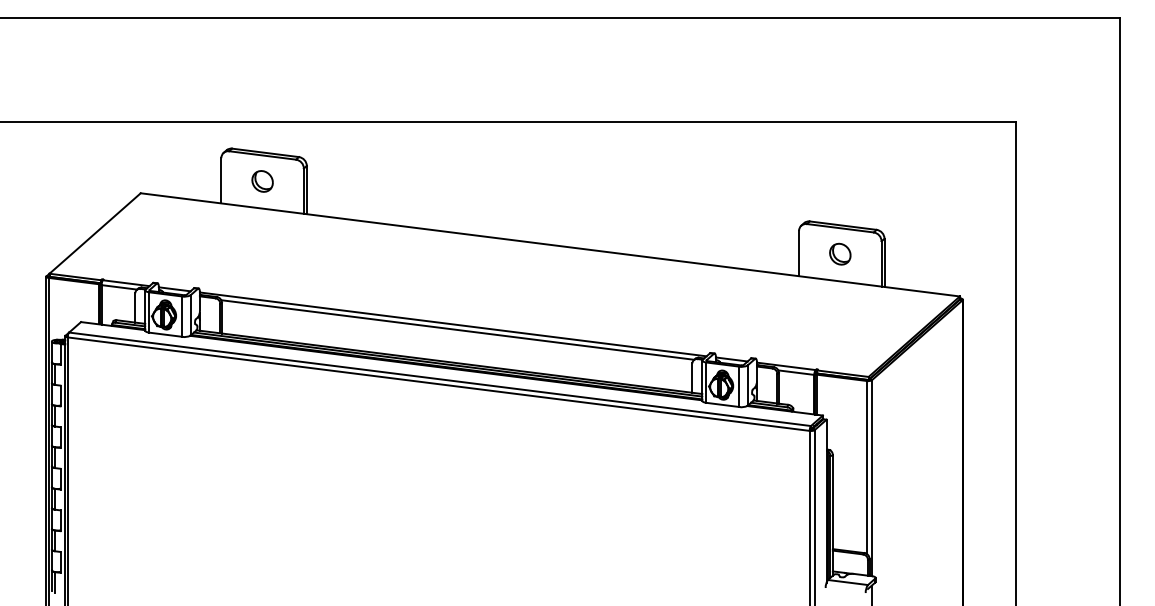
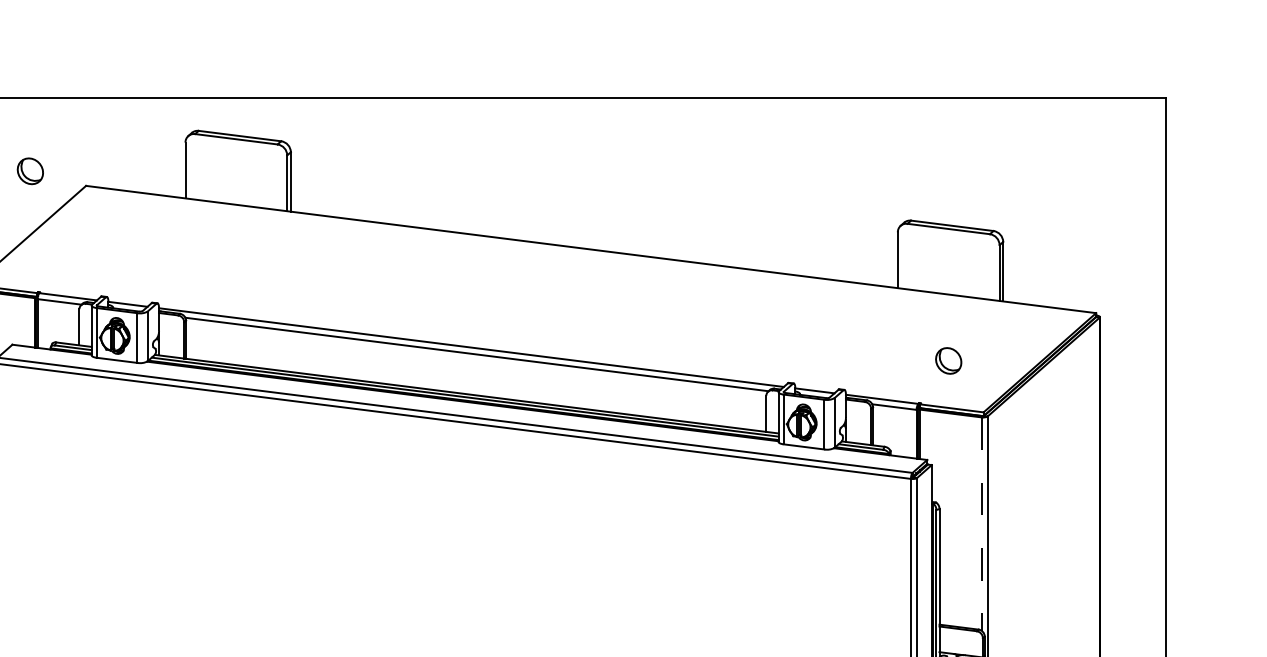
part: (262, 181) -> (30, 171), moved
part: (840, 253) -> (948, 360), moved
line: (866, 468) -> (980, 525), solid -> dashed

